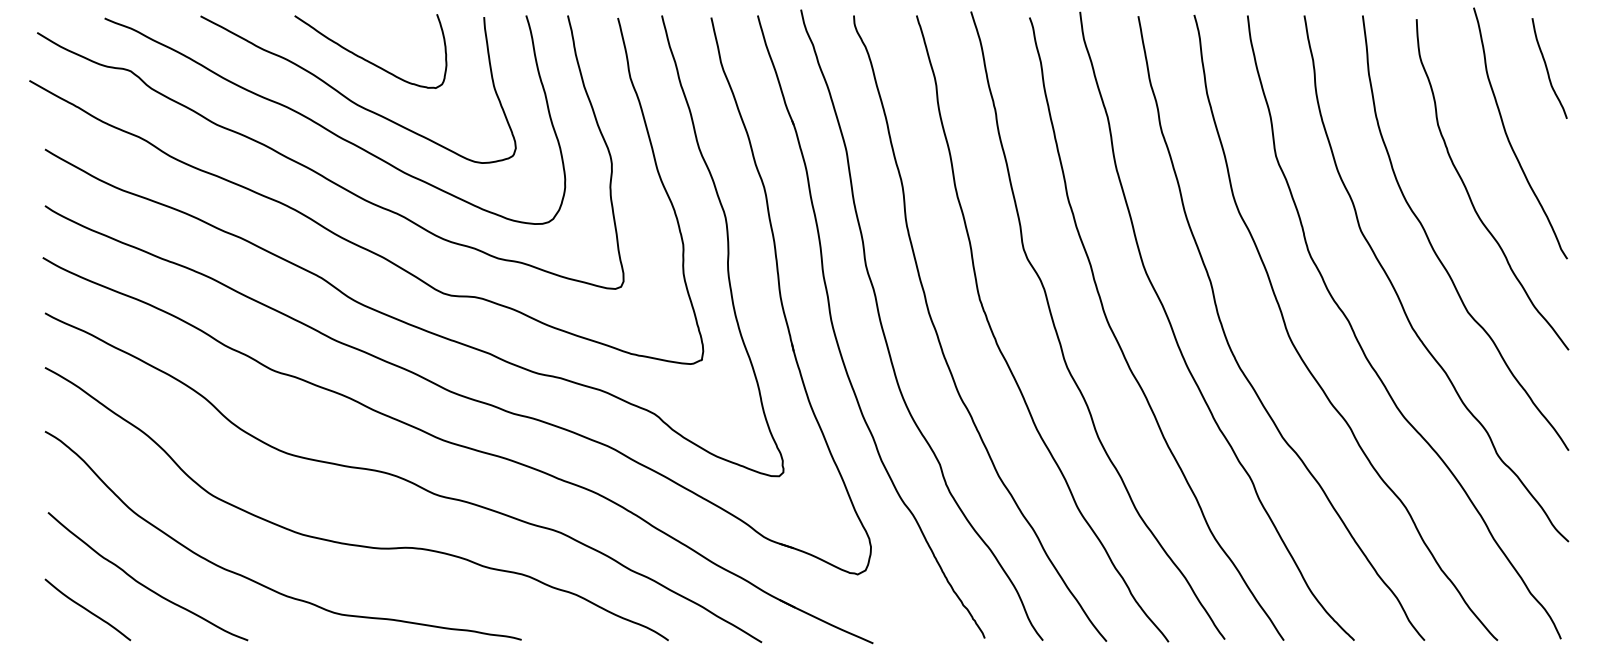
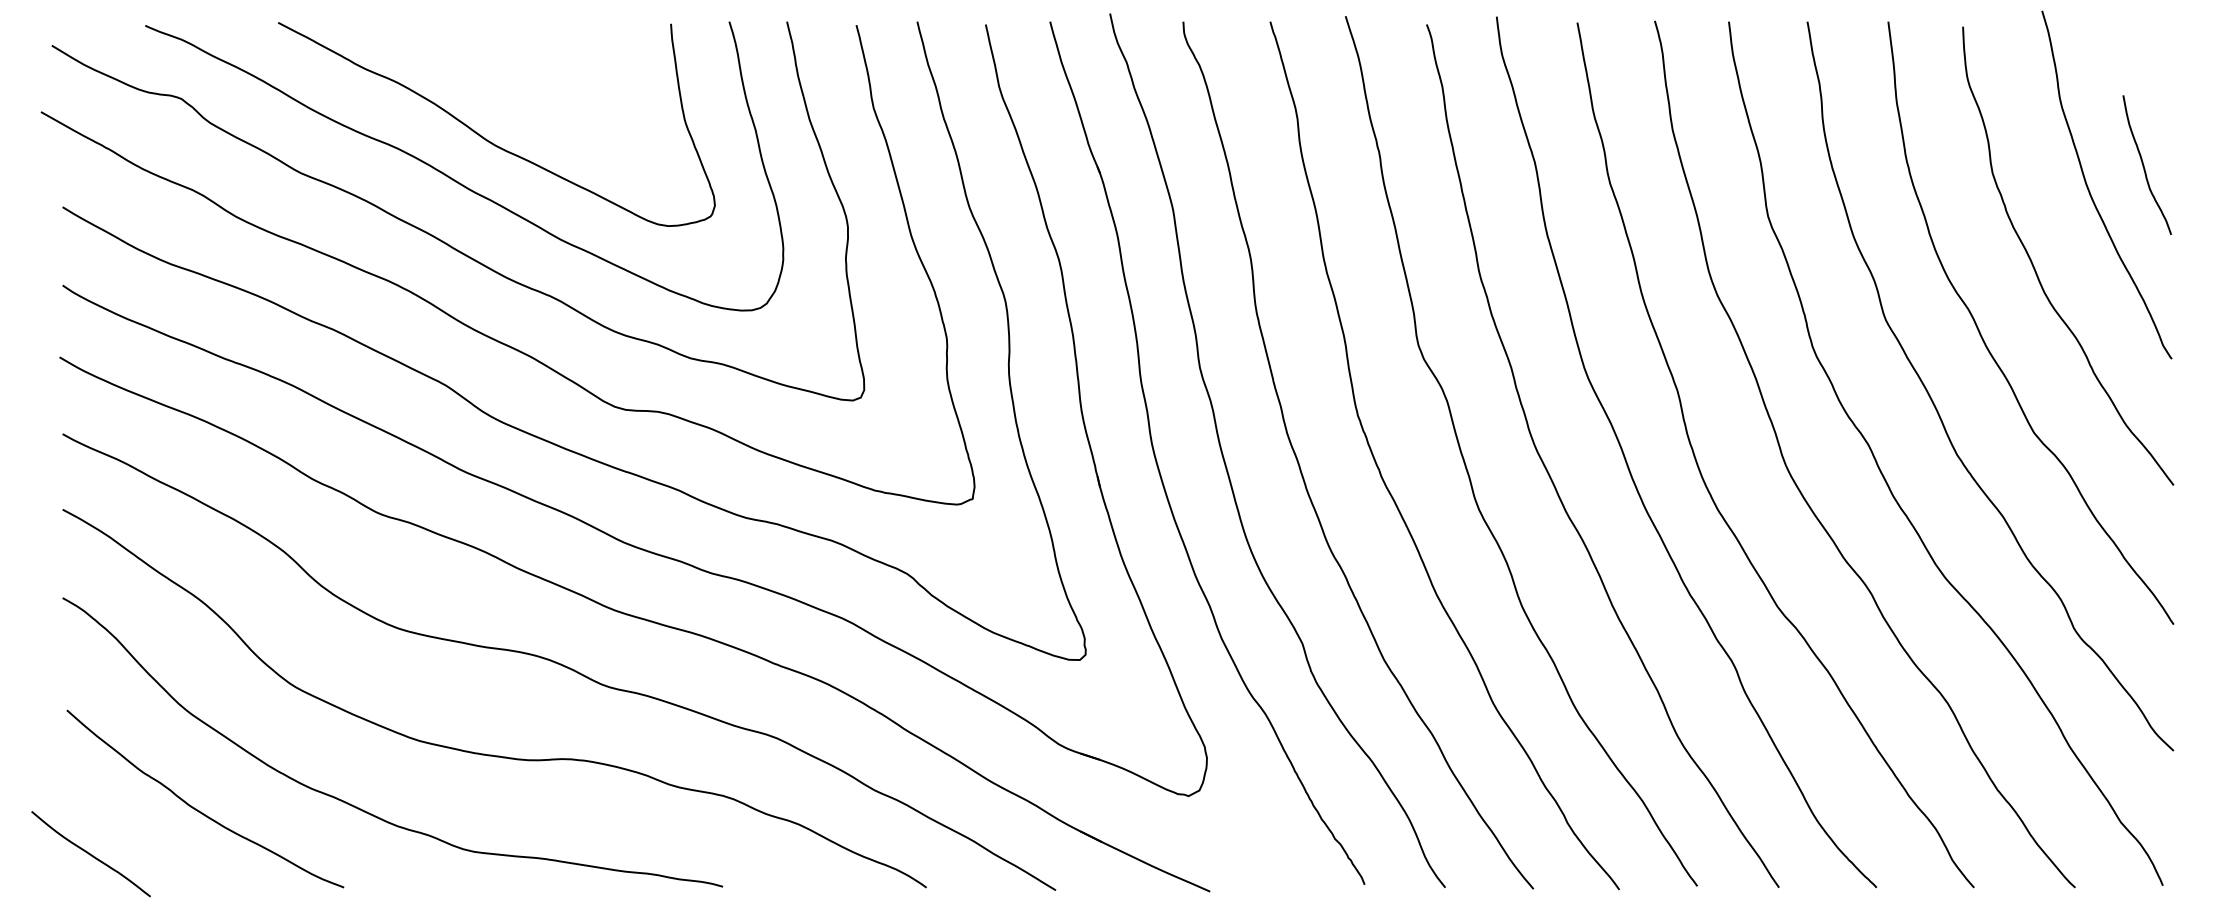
curve: (366, 59) -> (507, 82), removed
curve: (1547, 68) -> (2144, 165), moved
curve: (87, 610) -> (90, 854), moved

